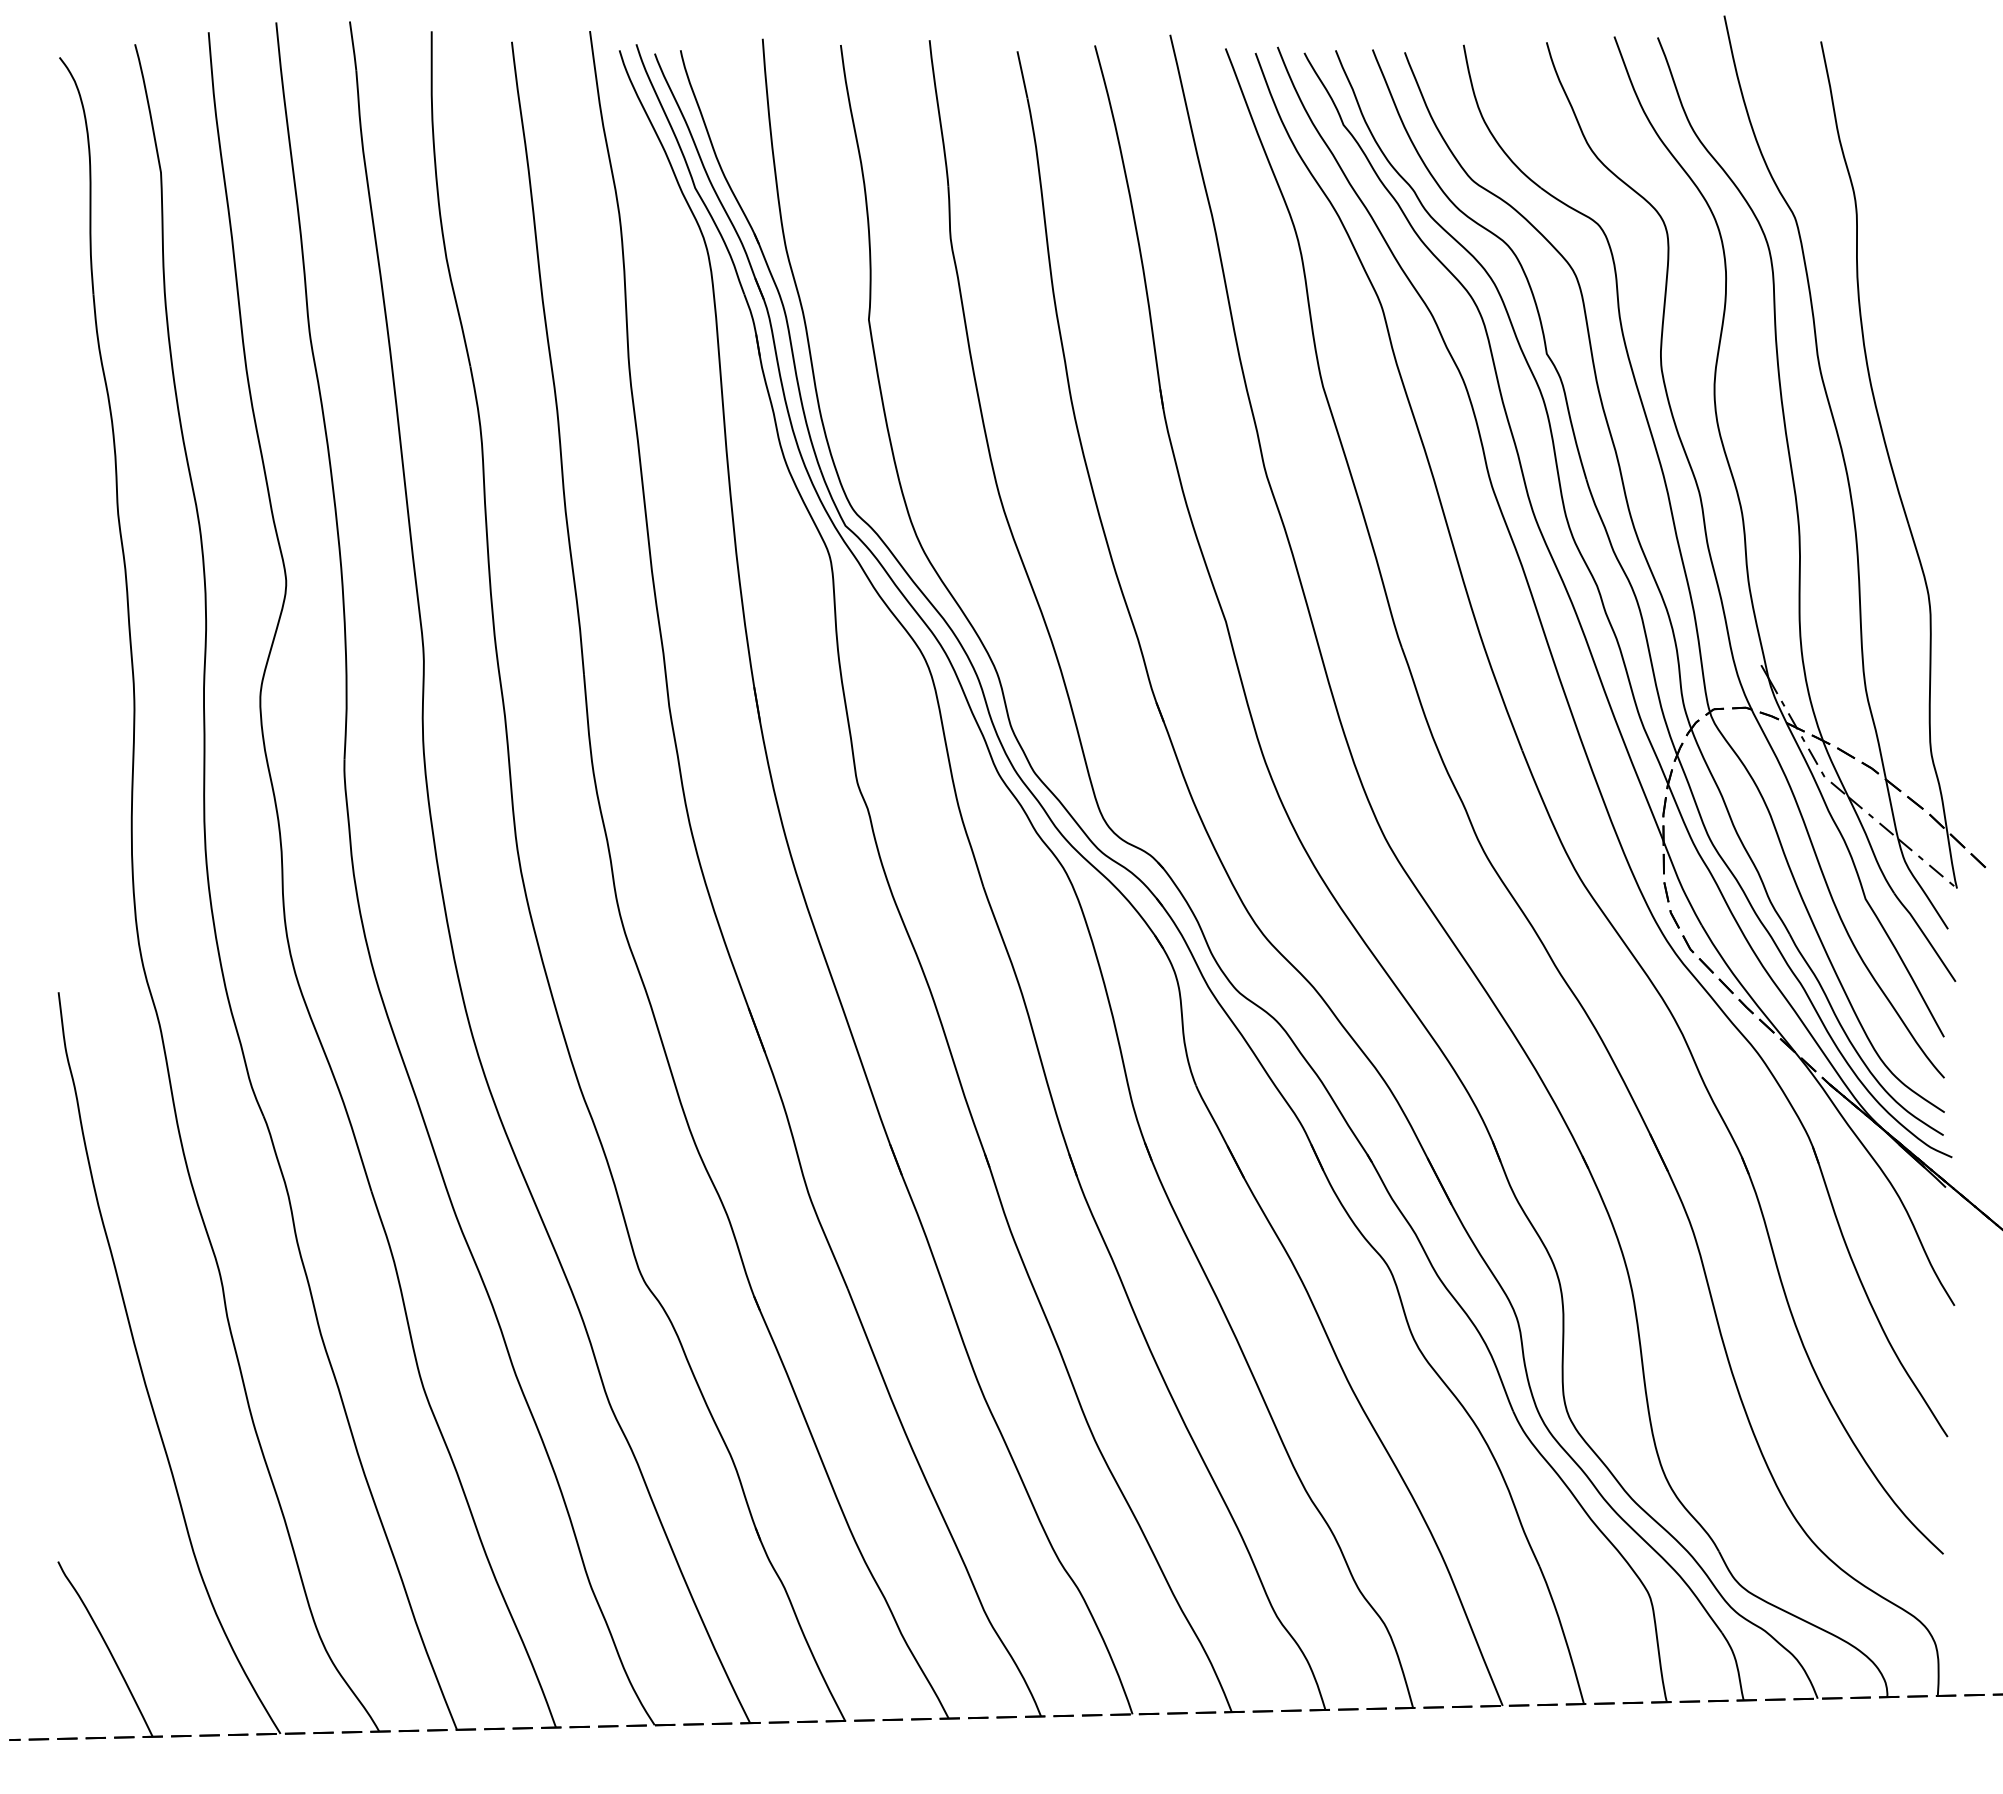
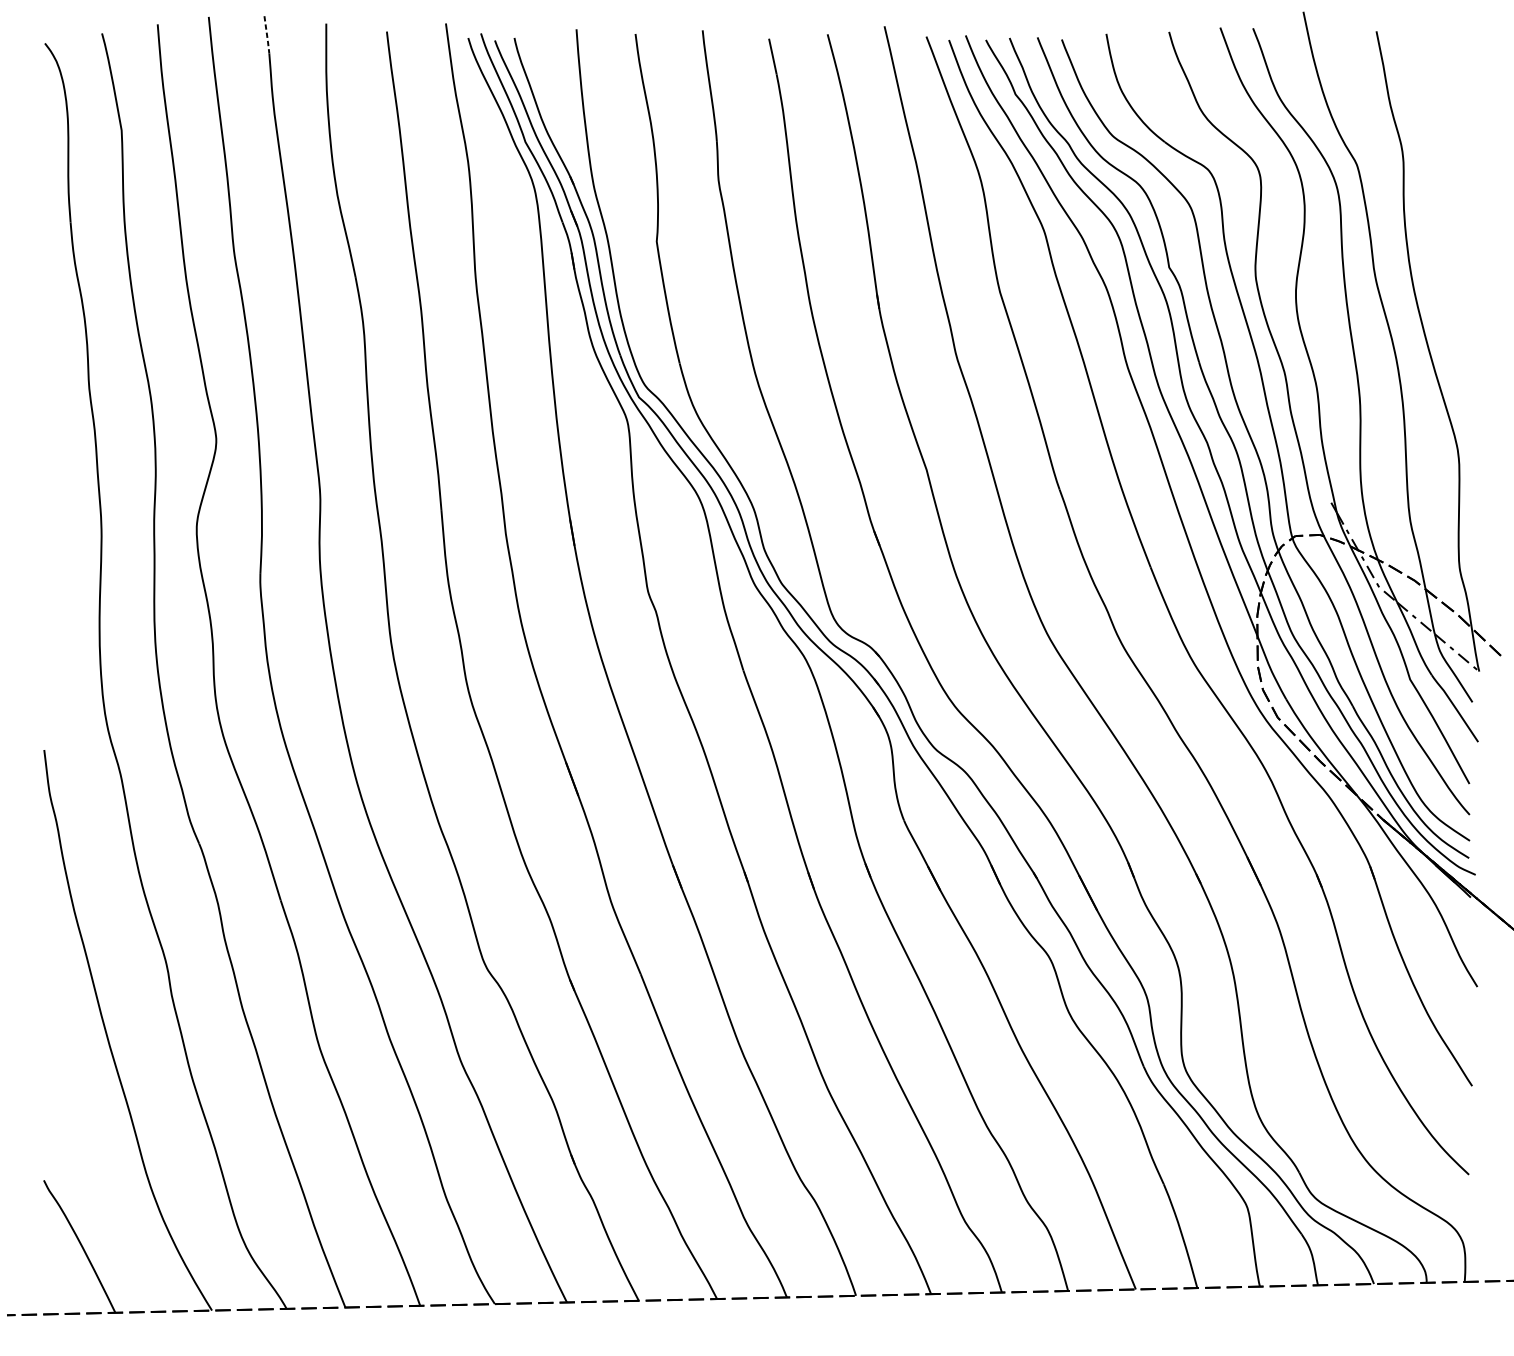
line: (353, 46) -> (267, 35), solid -> dashed

